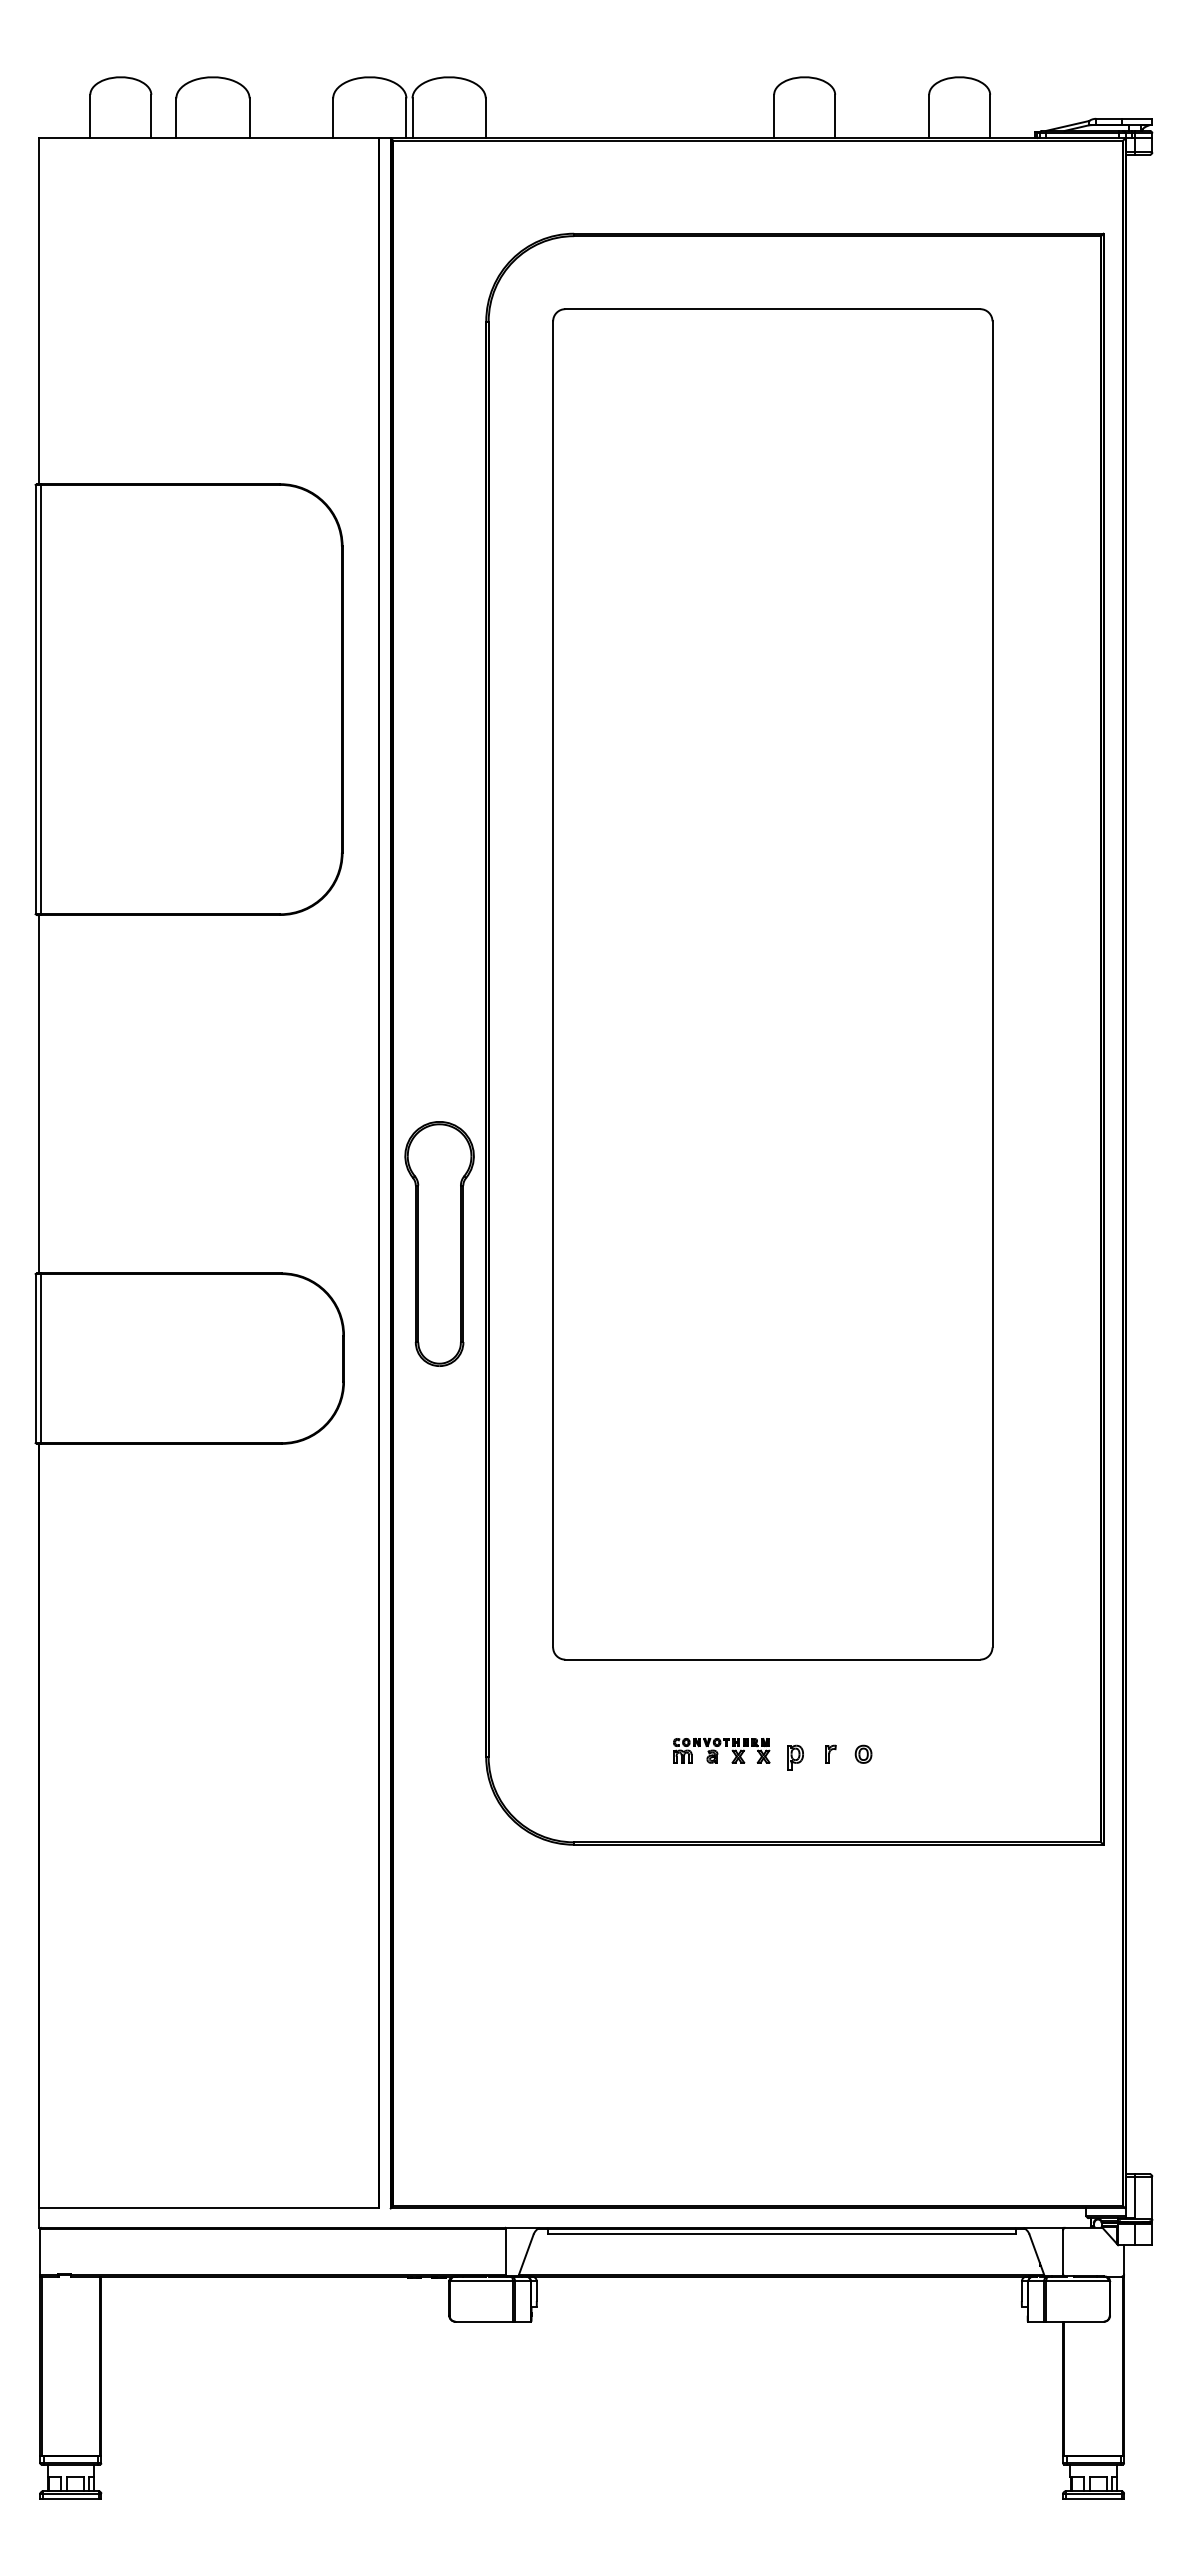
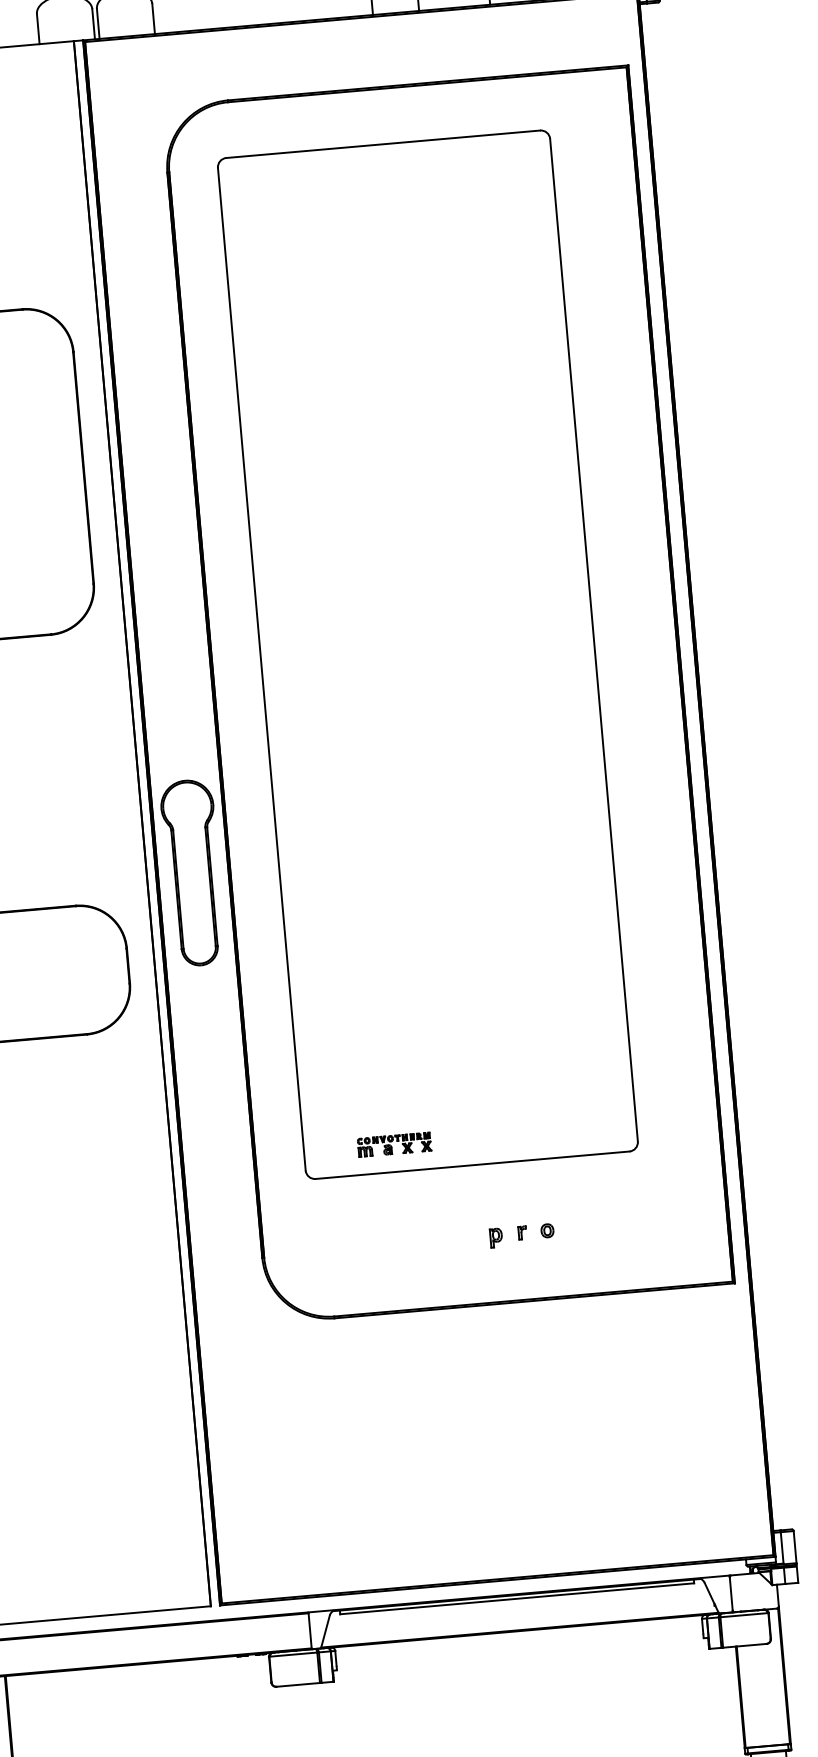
part: (721, 1750) -> (394, 1144), moved

